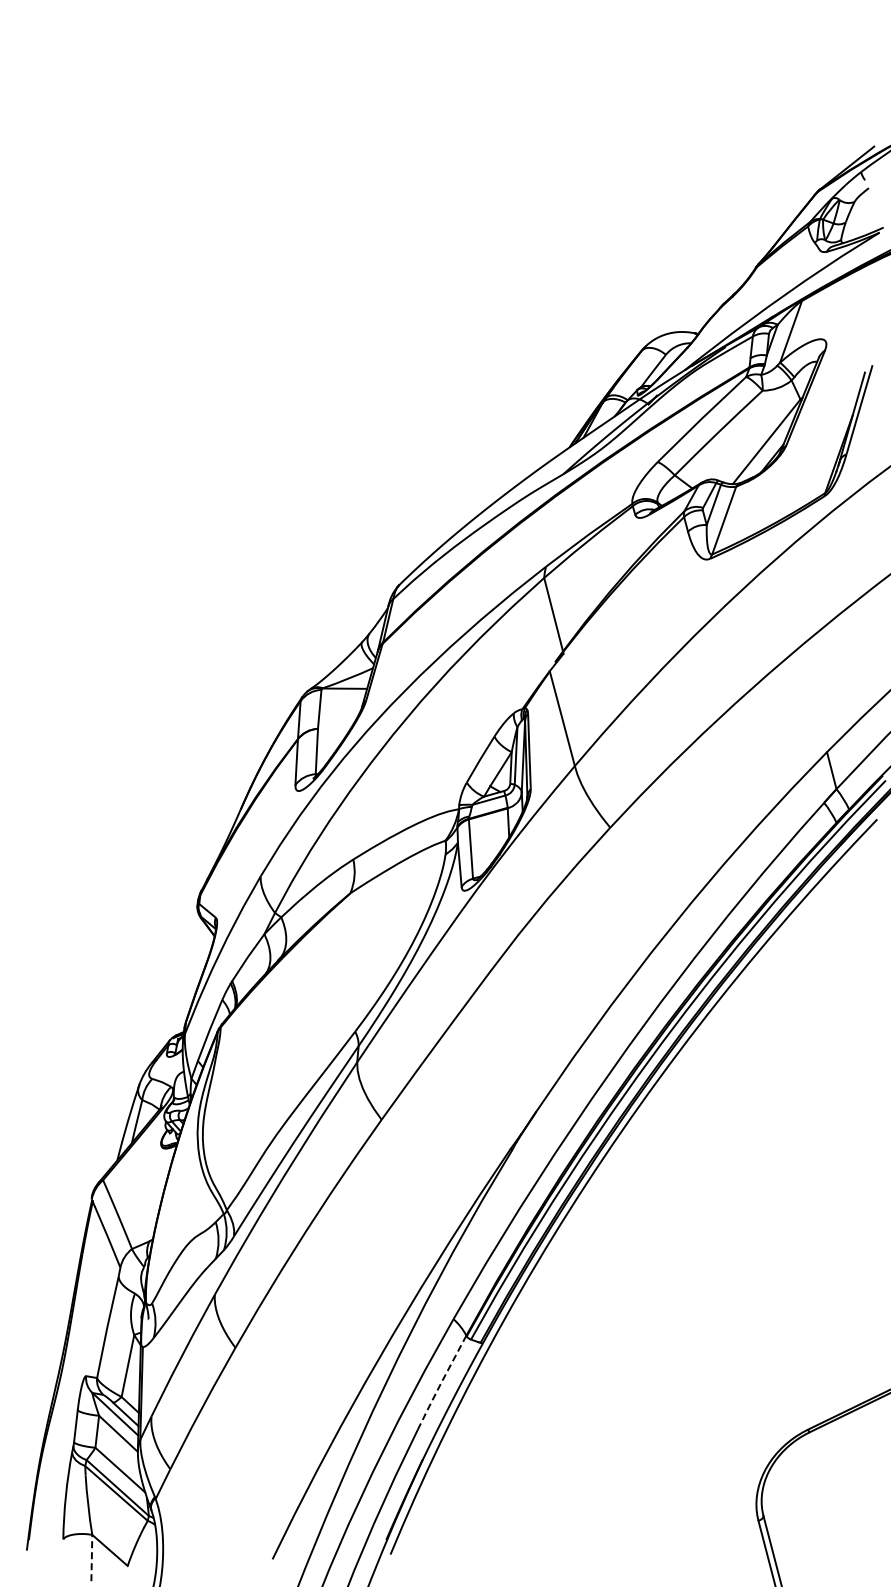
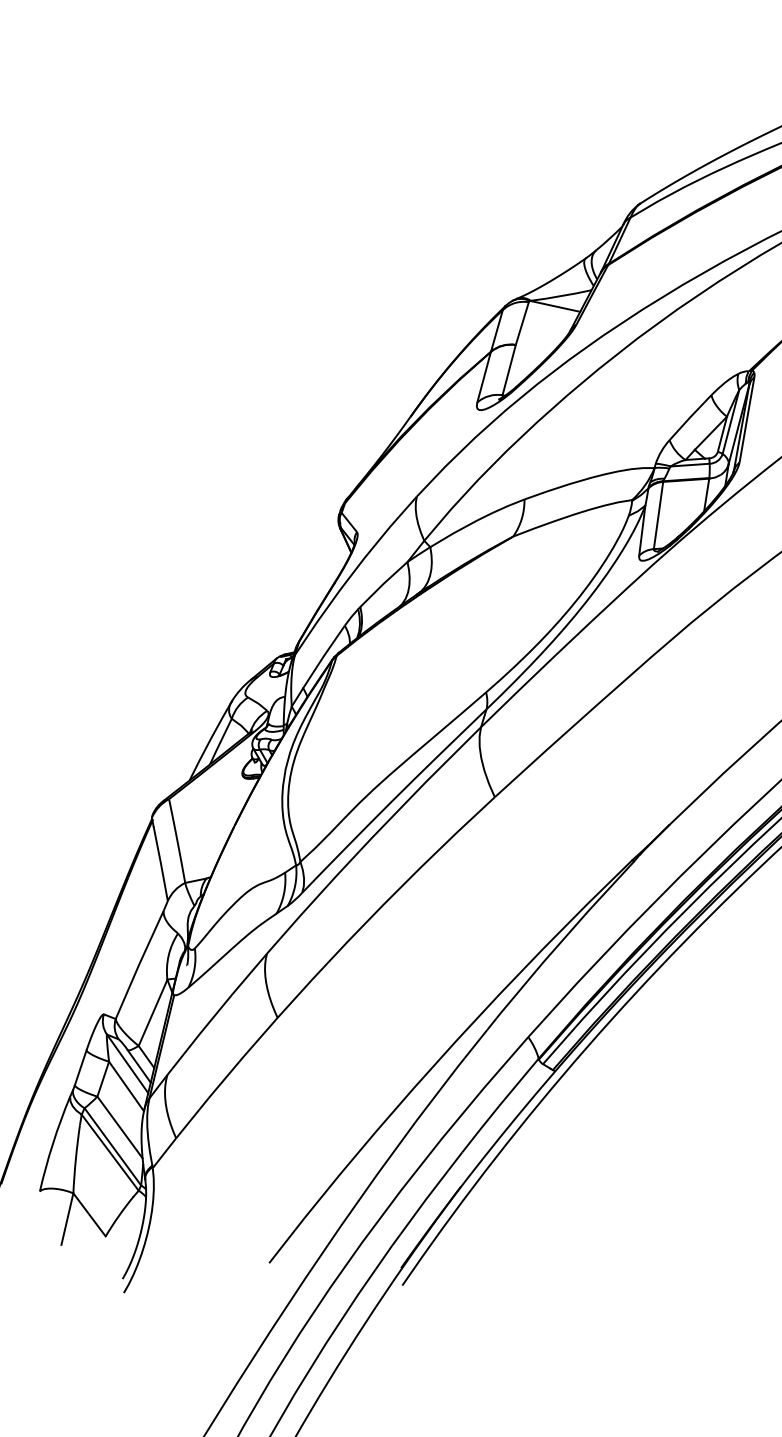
line: (441, 1382) -> (499, 1105), dashed -> solid
line: (91, 1557) -> (67, 1218), dashed -> solid

